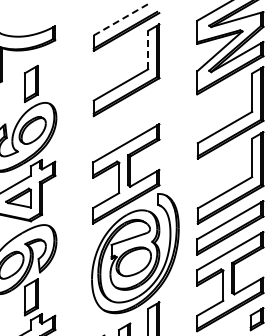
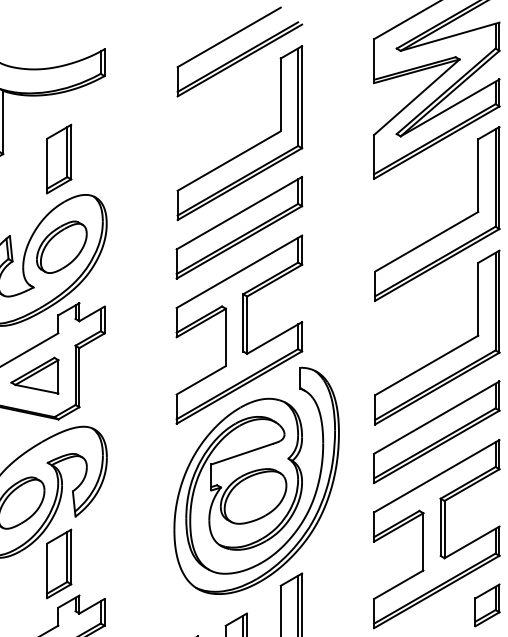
line: (121, 19) -> (230, 36), dashed -> solid
line: (148, 49) -> (281, 93), dashed -> solid
part: (126, 119) -> (239, 226), added

